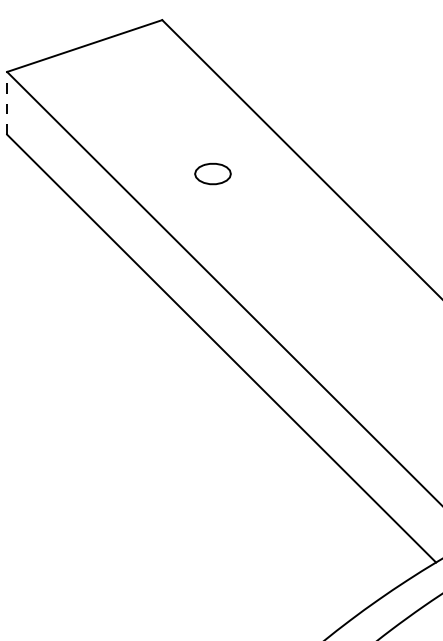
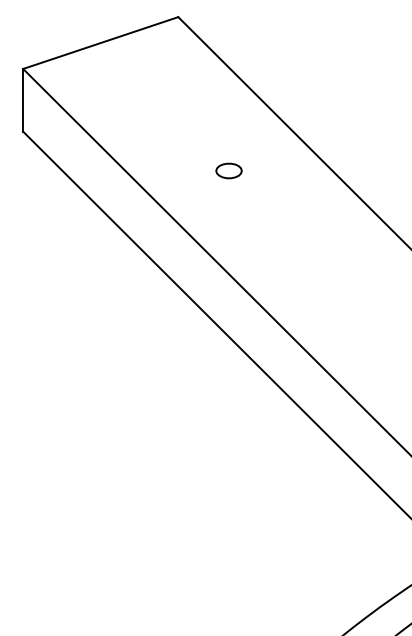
line: (7, 102) -> (23, 99), dashed -> solid
part: (212, 173) -> (228, 170), size x0.71

